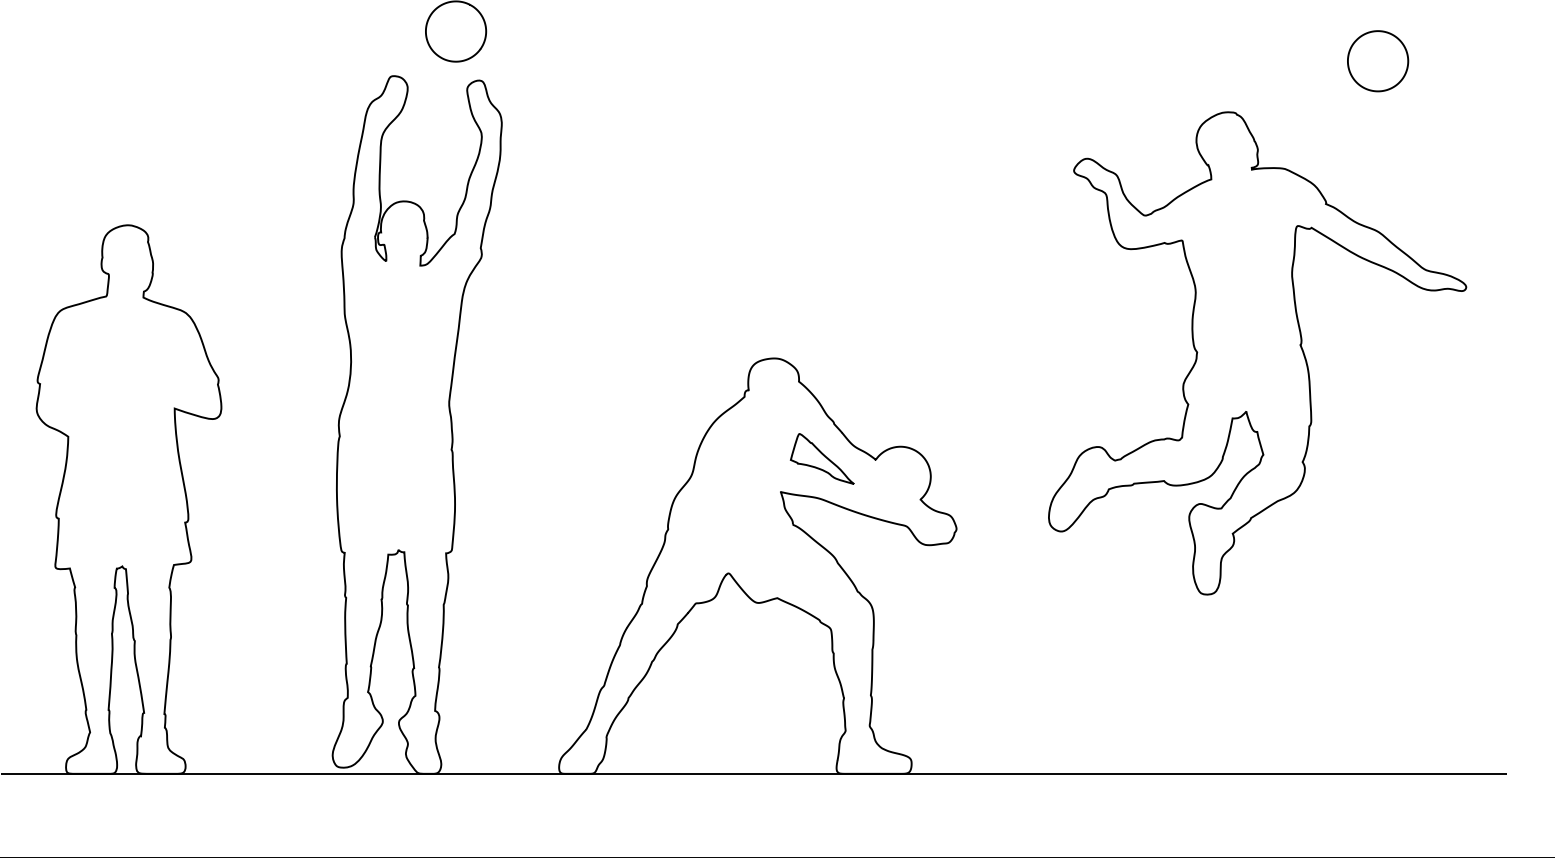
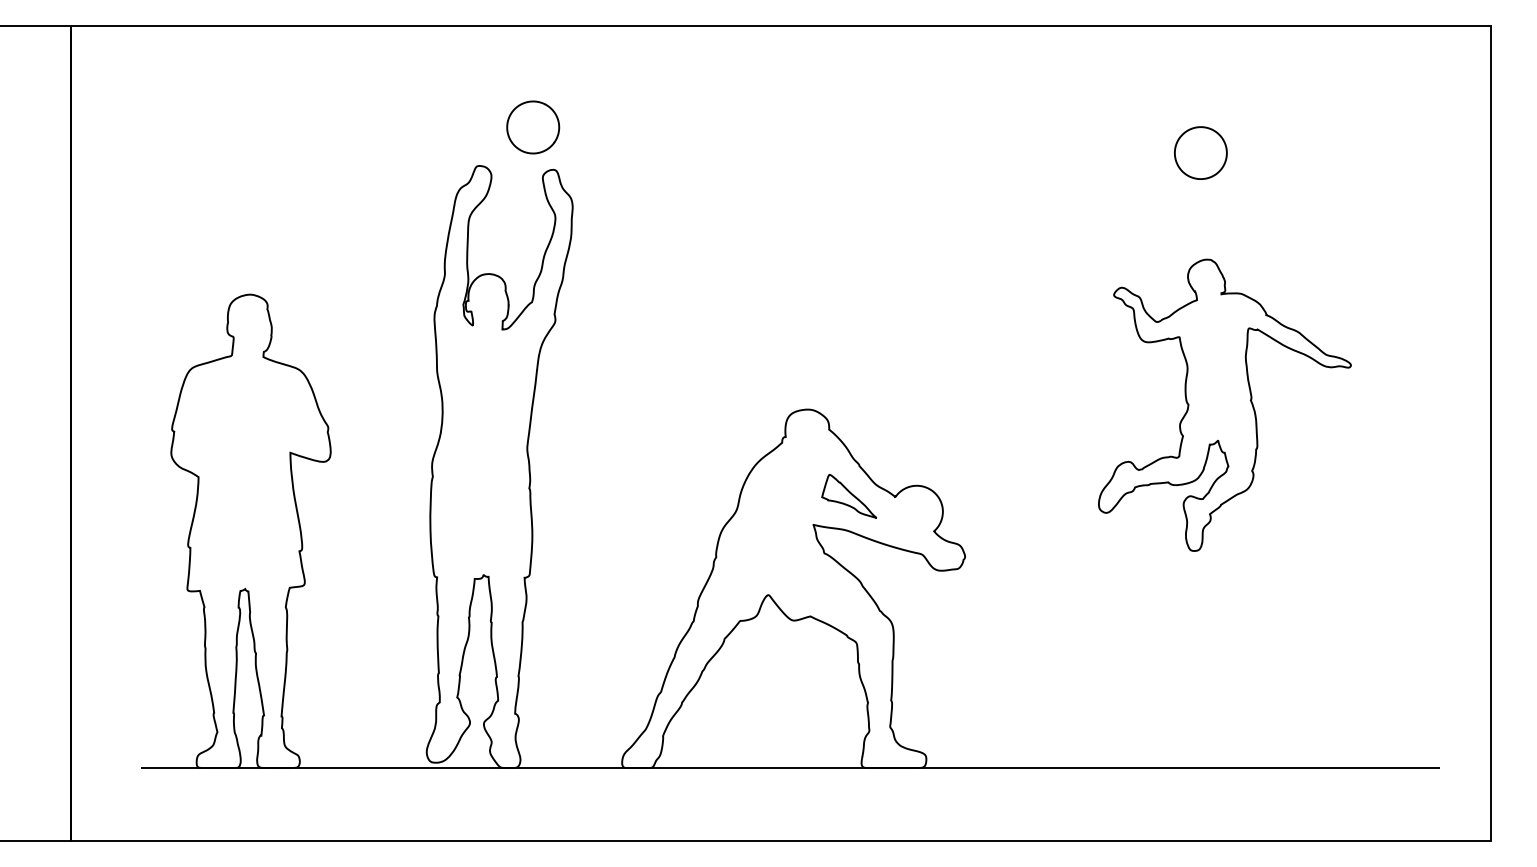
part: (1377, 60) -> (1200, 152), moved
part: (1257, 353) -> (1224, 405), size x0.7

